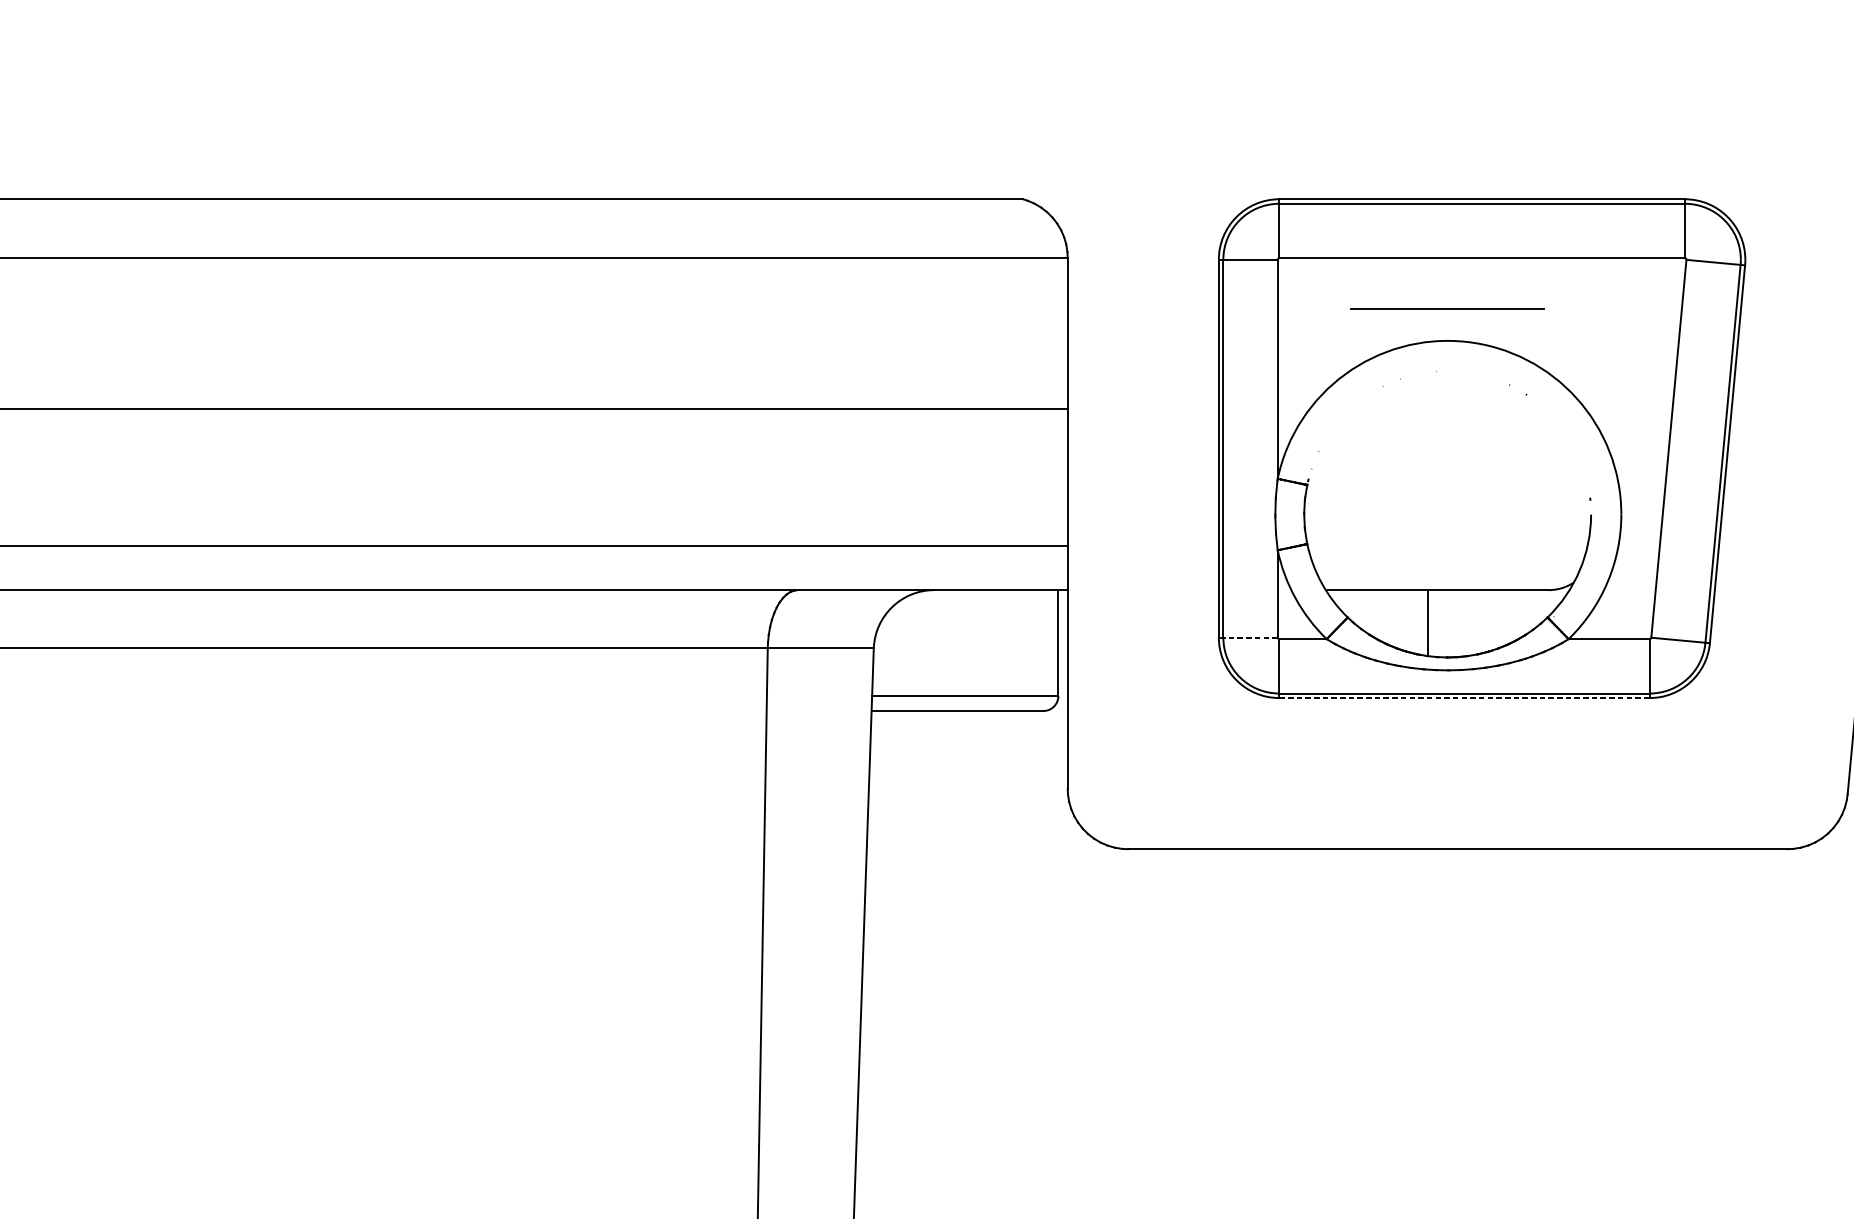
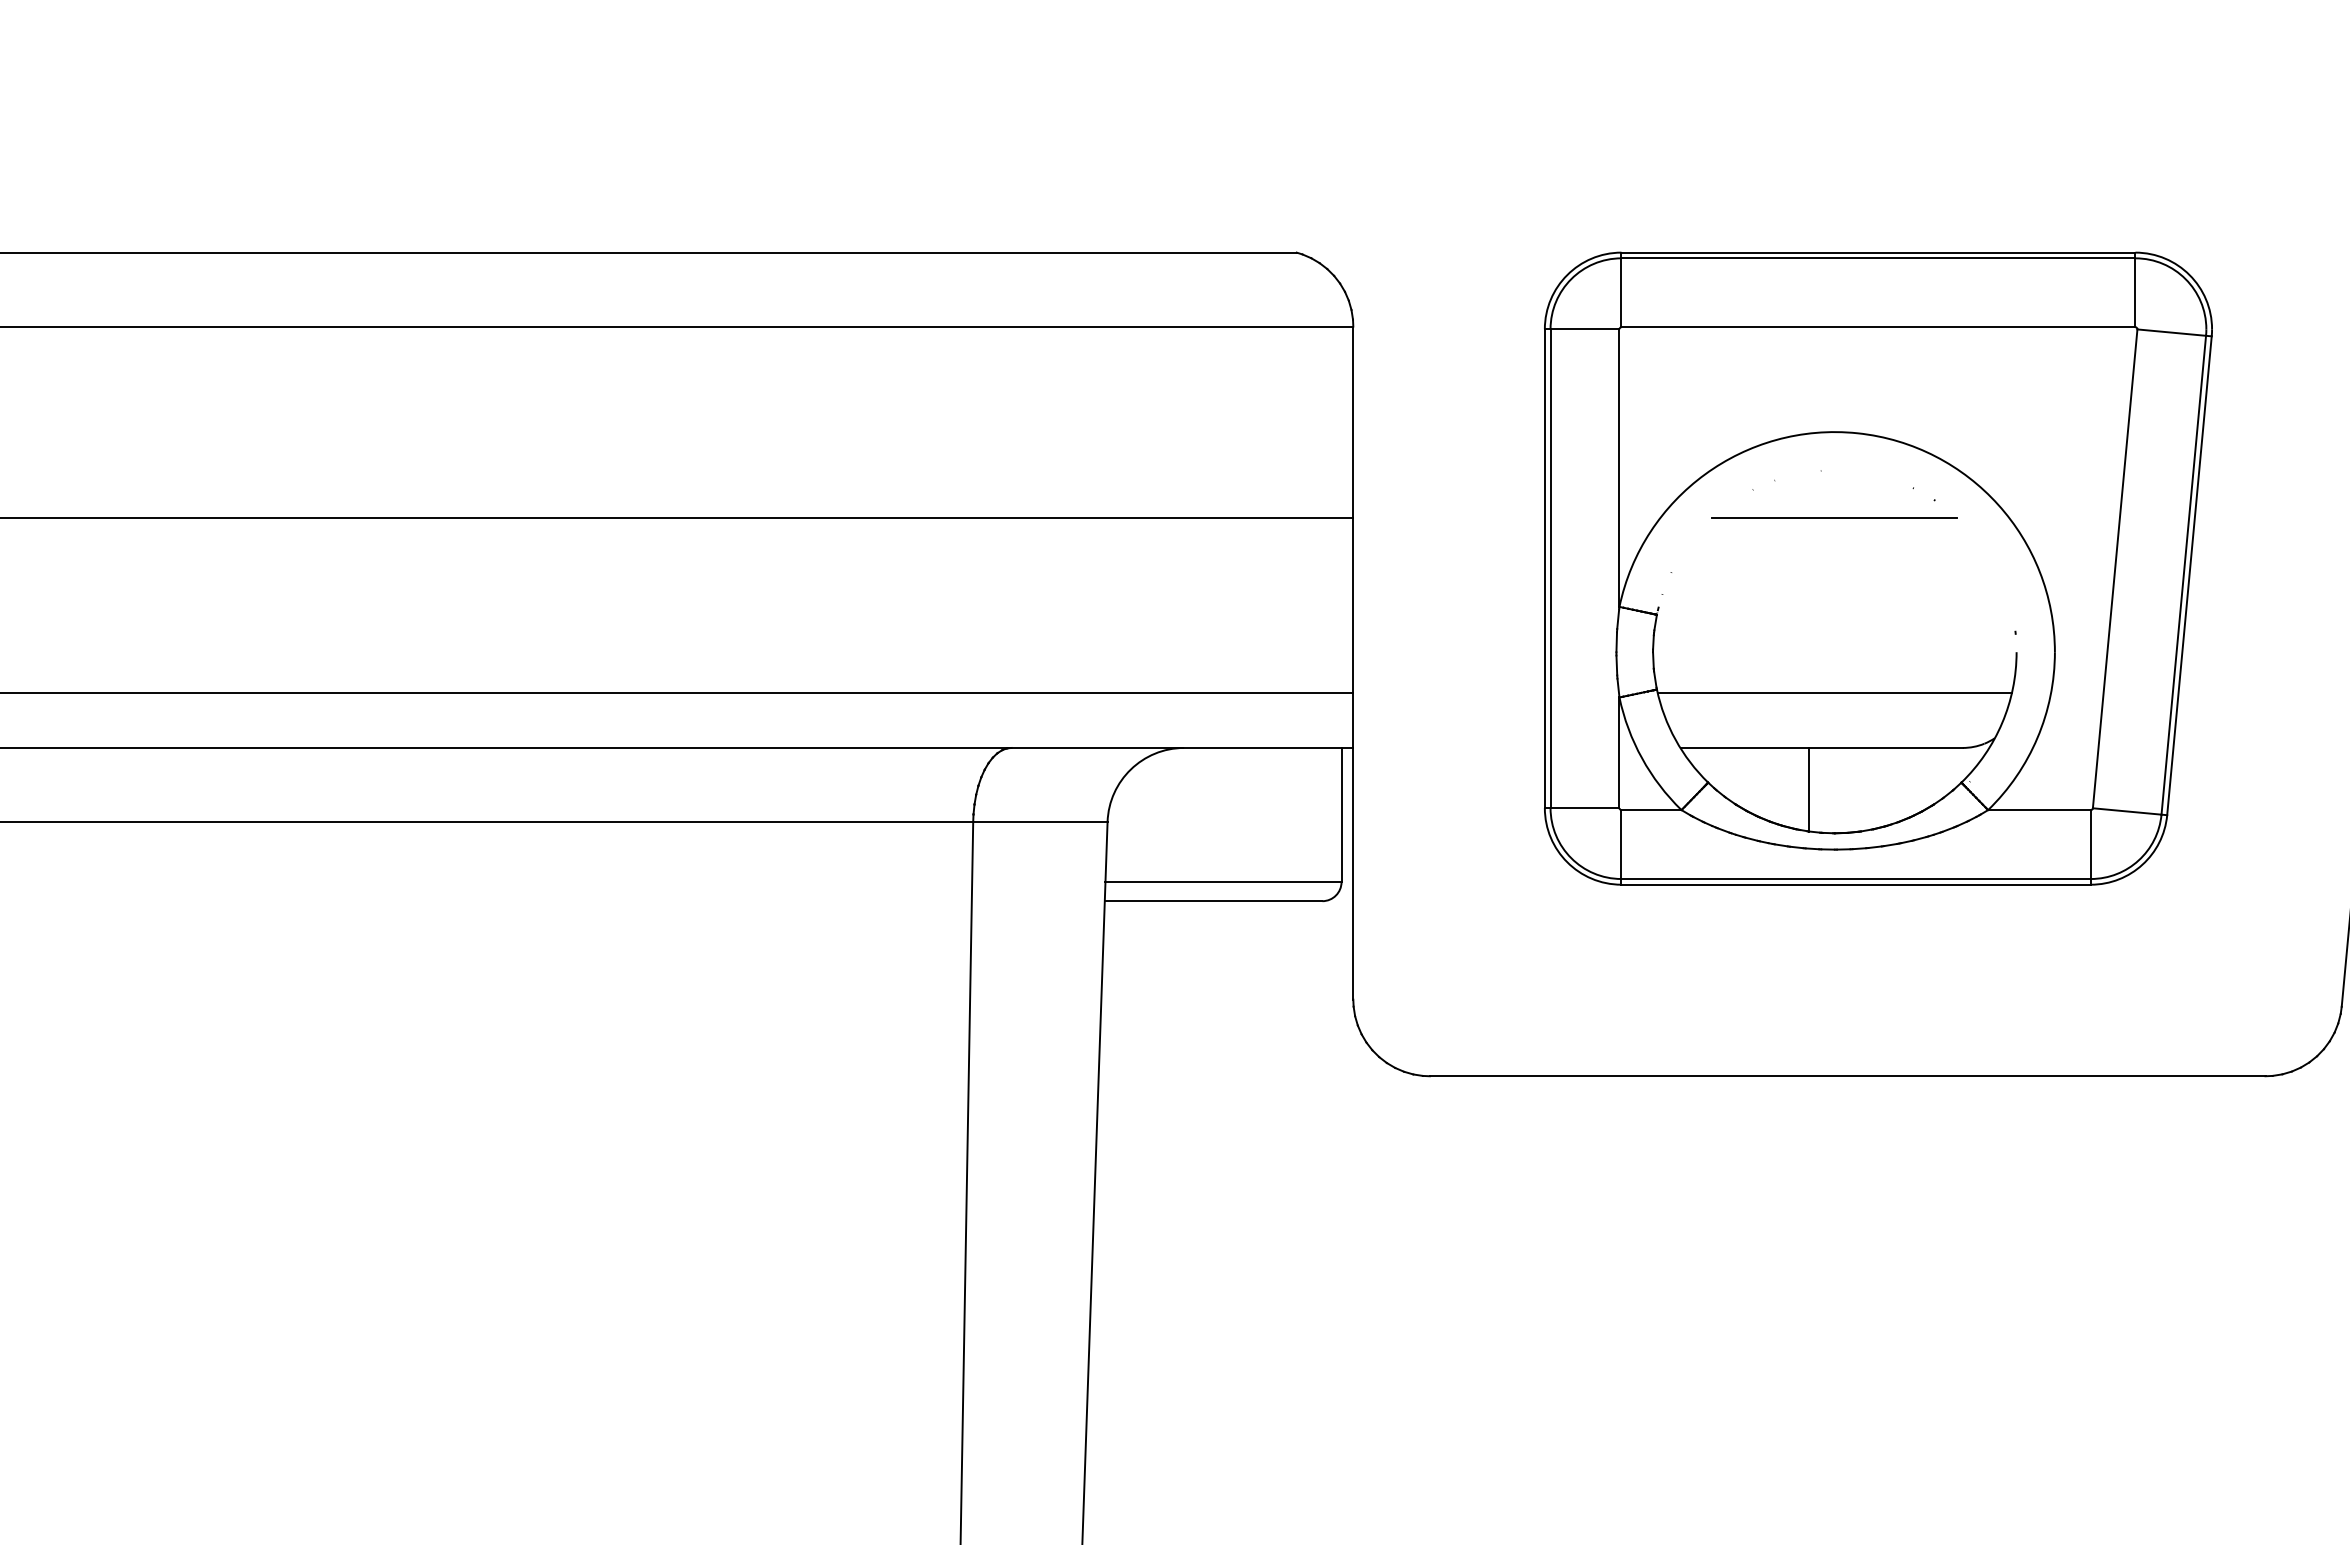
line: (1447, 308) -> (1834, 517), moved
line: (1447, 546) -> (1834, 692), added
line: (1250, 637) -> (1584, 808), dashed -> solid
line: (1464, 697) -> (1856, 884), dashed -> solid

